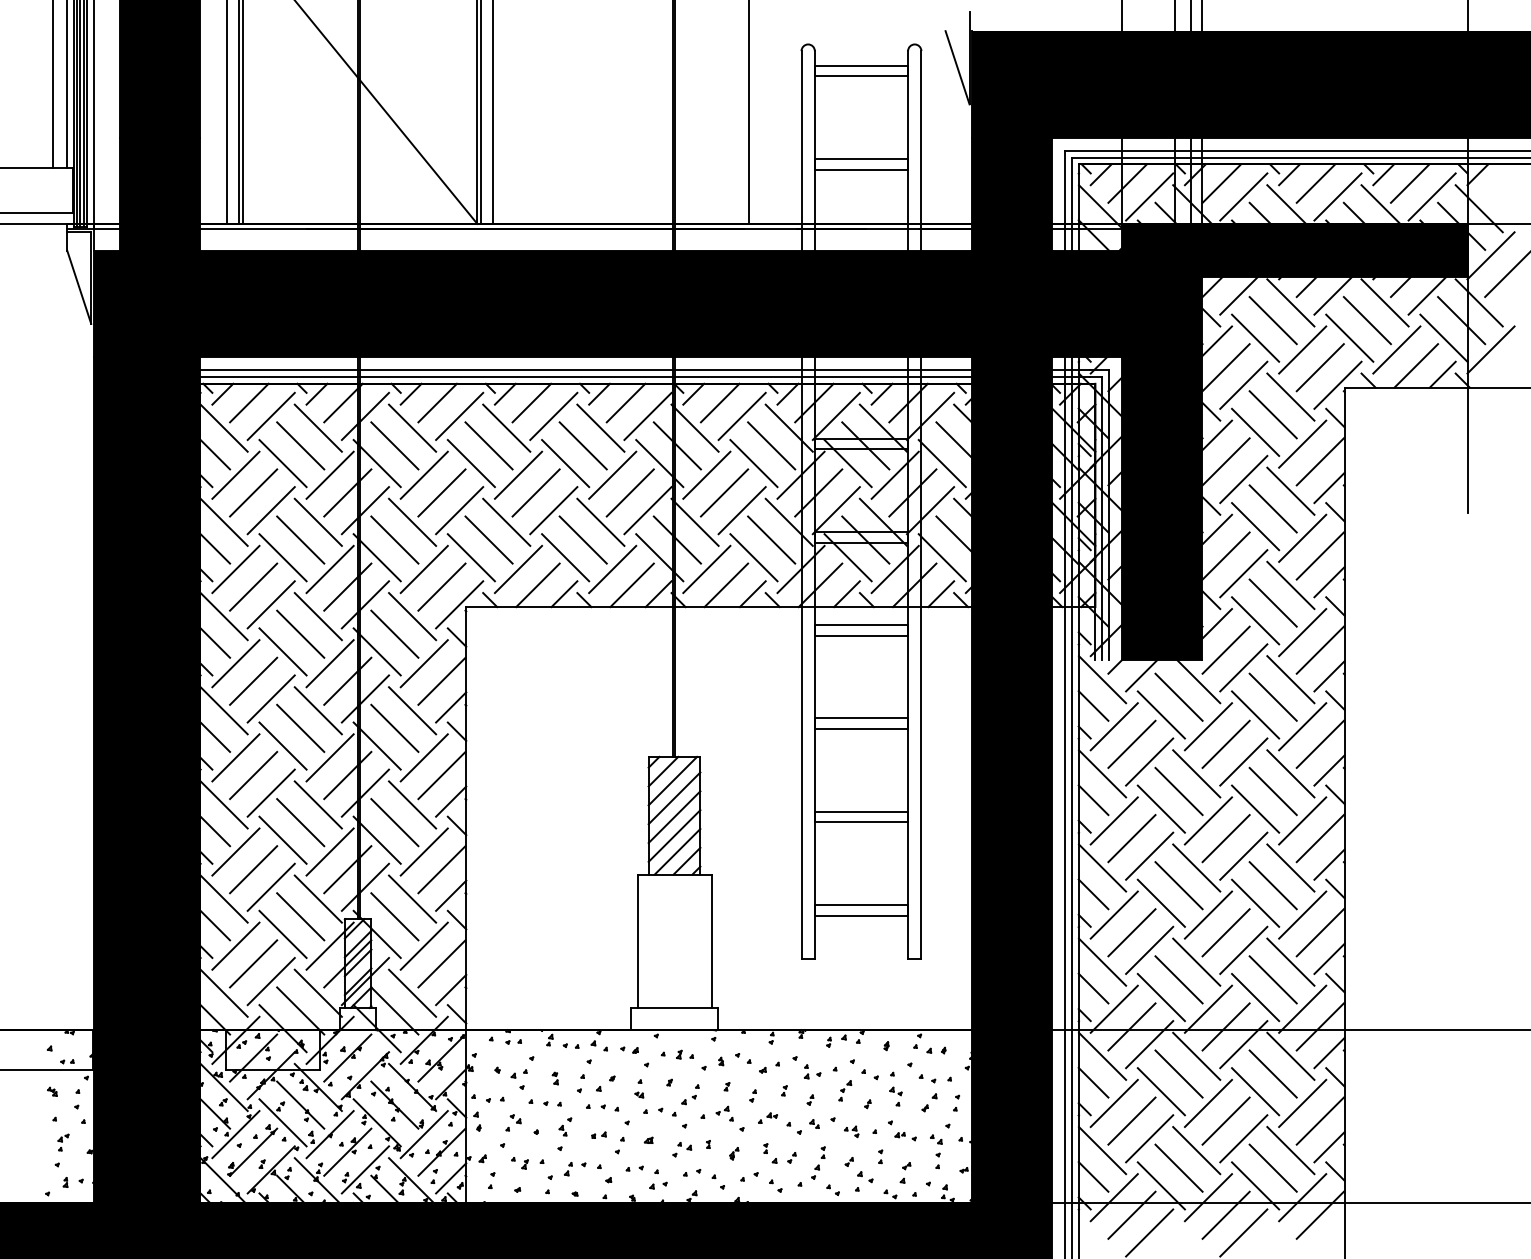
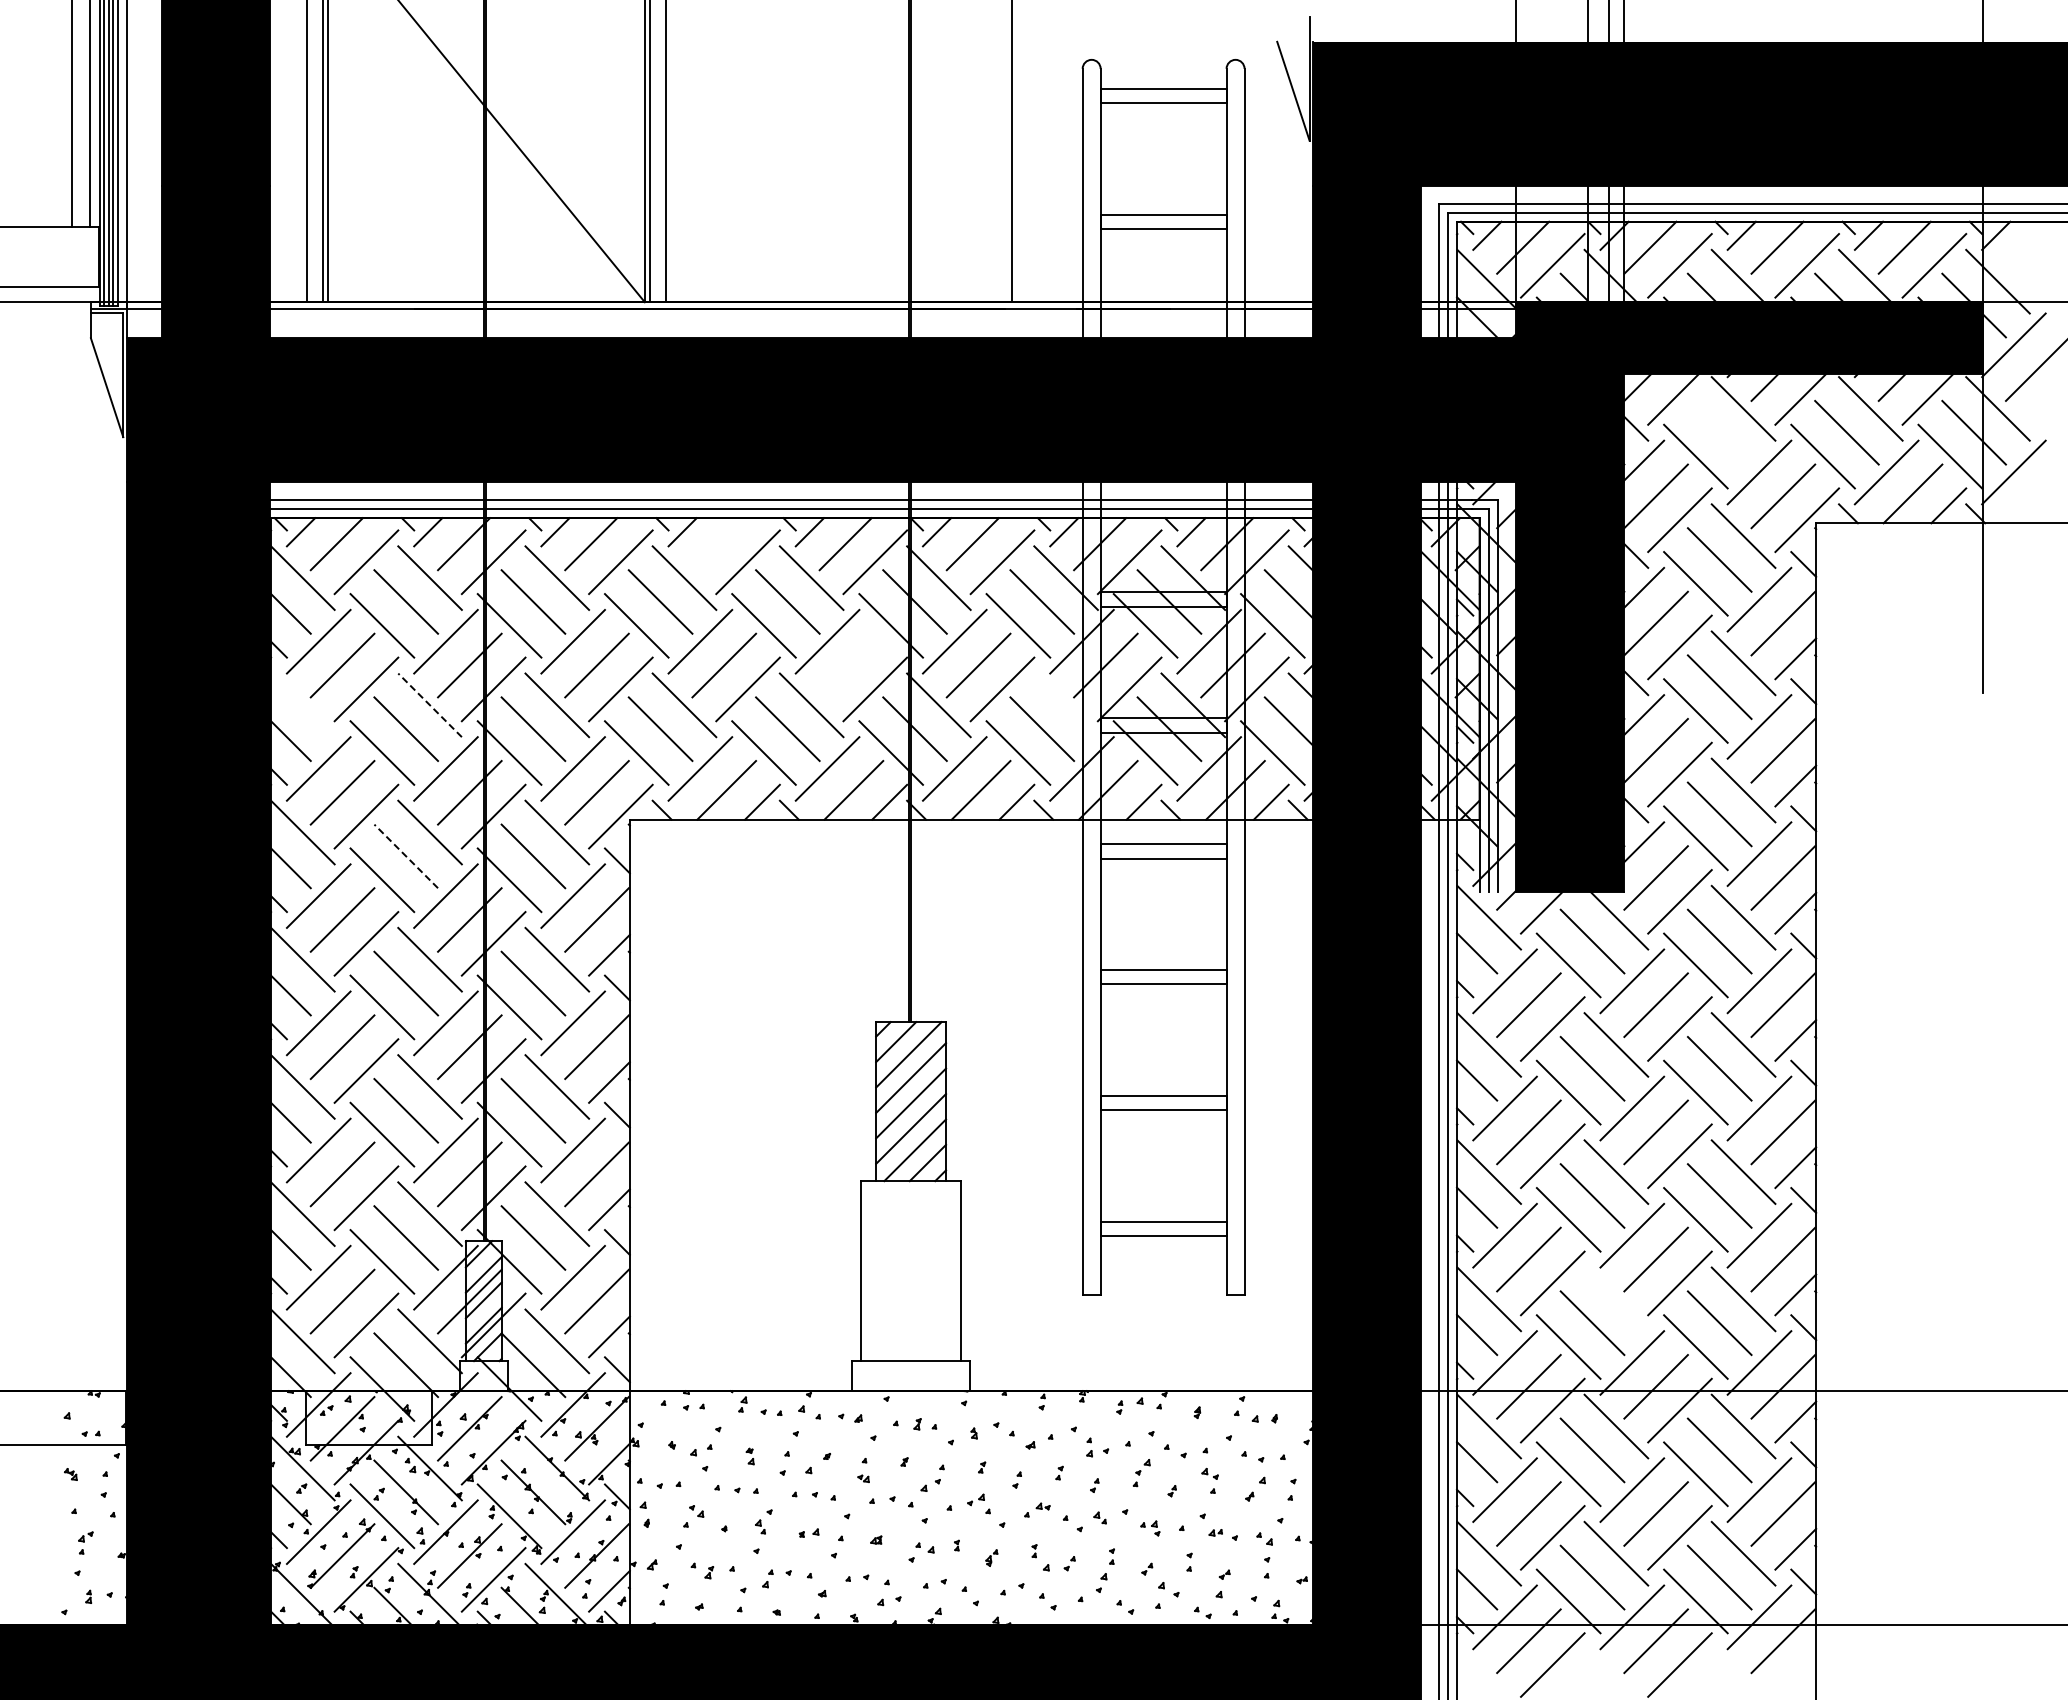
line: (1273, 320) -> (1719, 432), removed
line: (531, 403) -> (718, 544), removed
line: (630, 492) -> (851, 665), removed
line: (223, 522) -> (302, 705), removed
line: (318, 522) -> (430, 705), solid -> dashed
line: (788, 522) -> (1065, 705), removed
line: (300, 634) -> (406, 856), solid -> dashed
line: (1196, 962) -> (1616, 1299), removed

